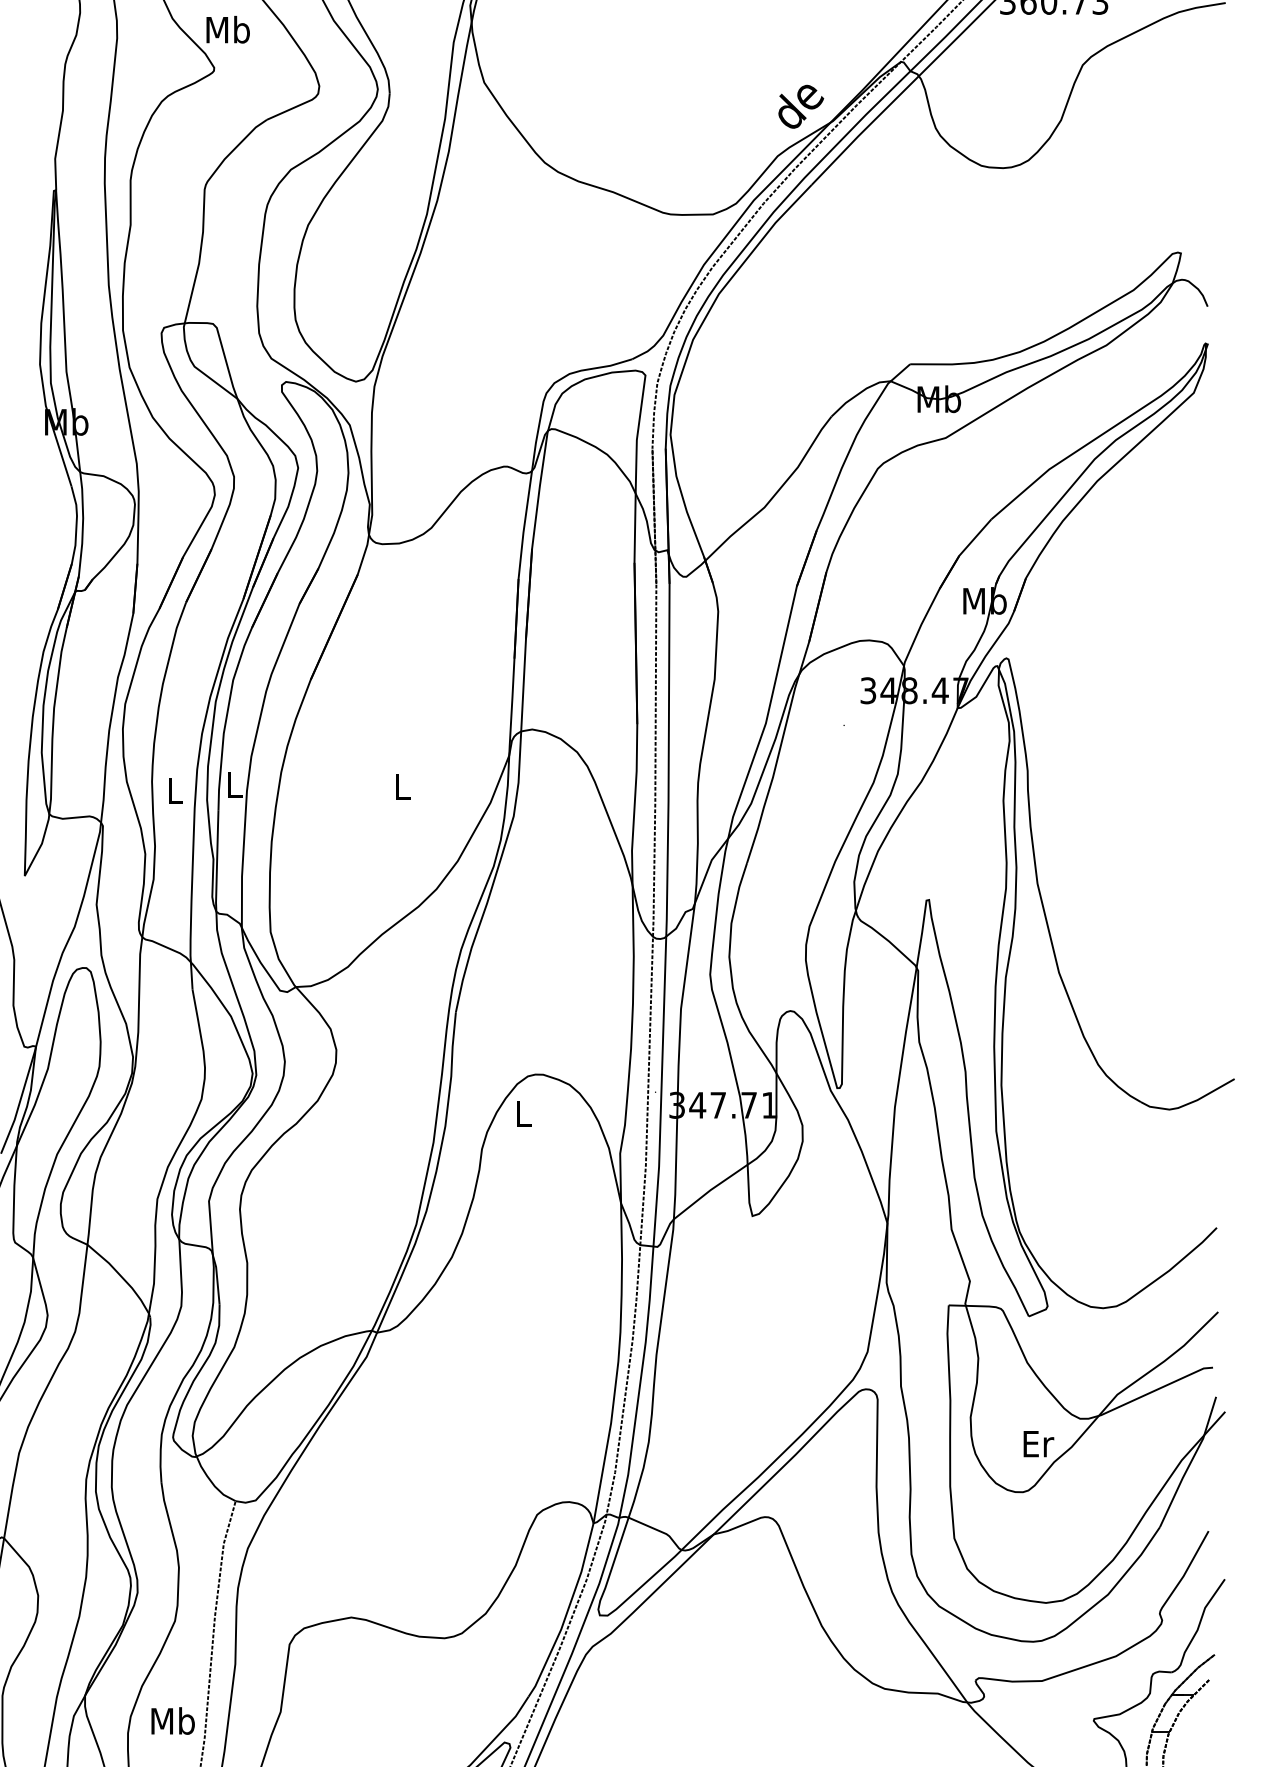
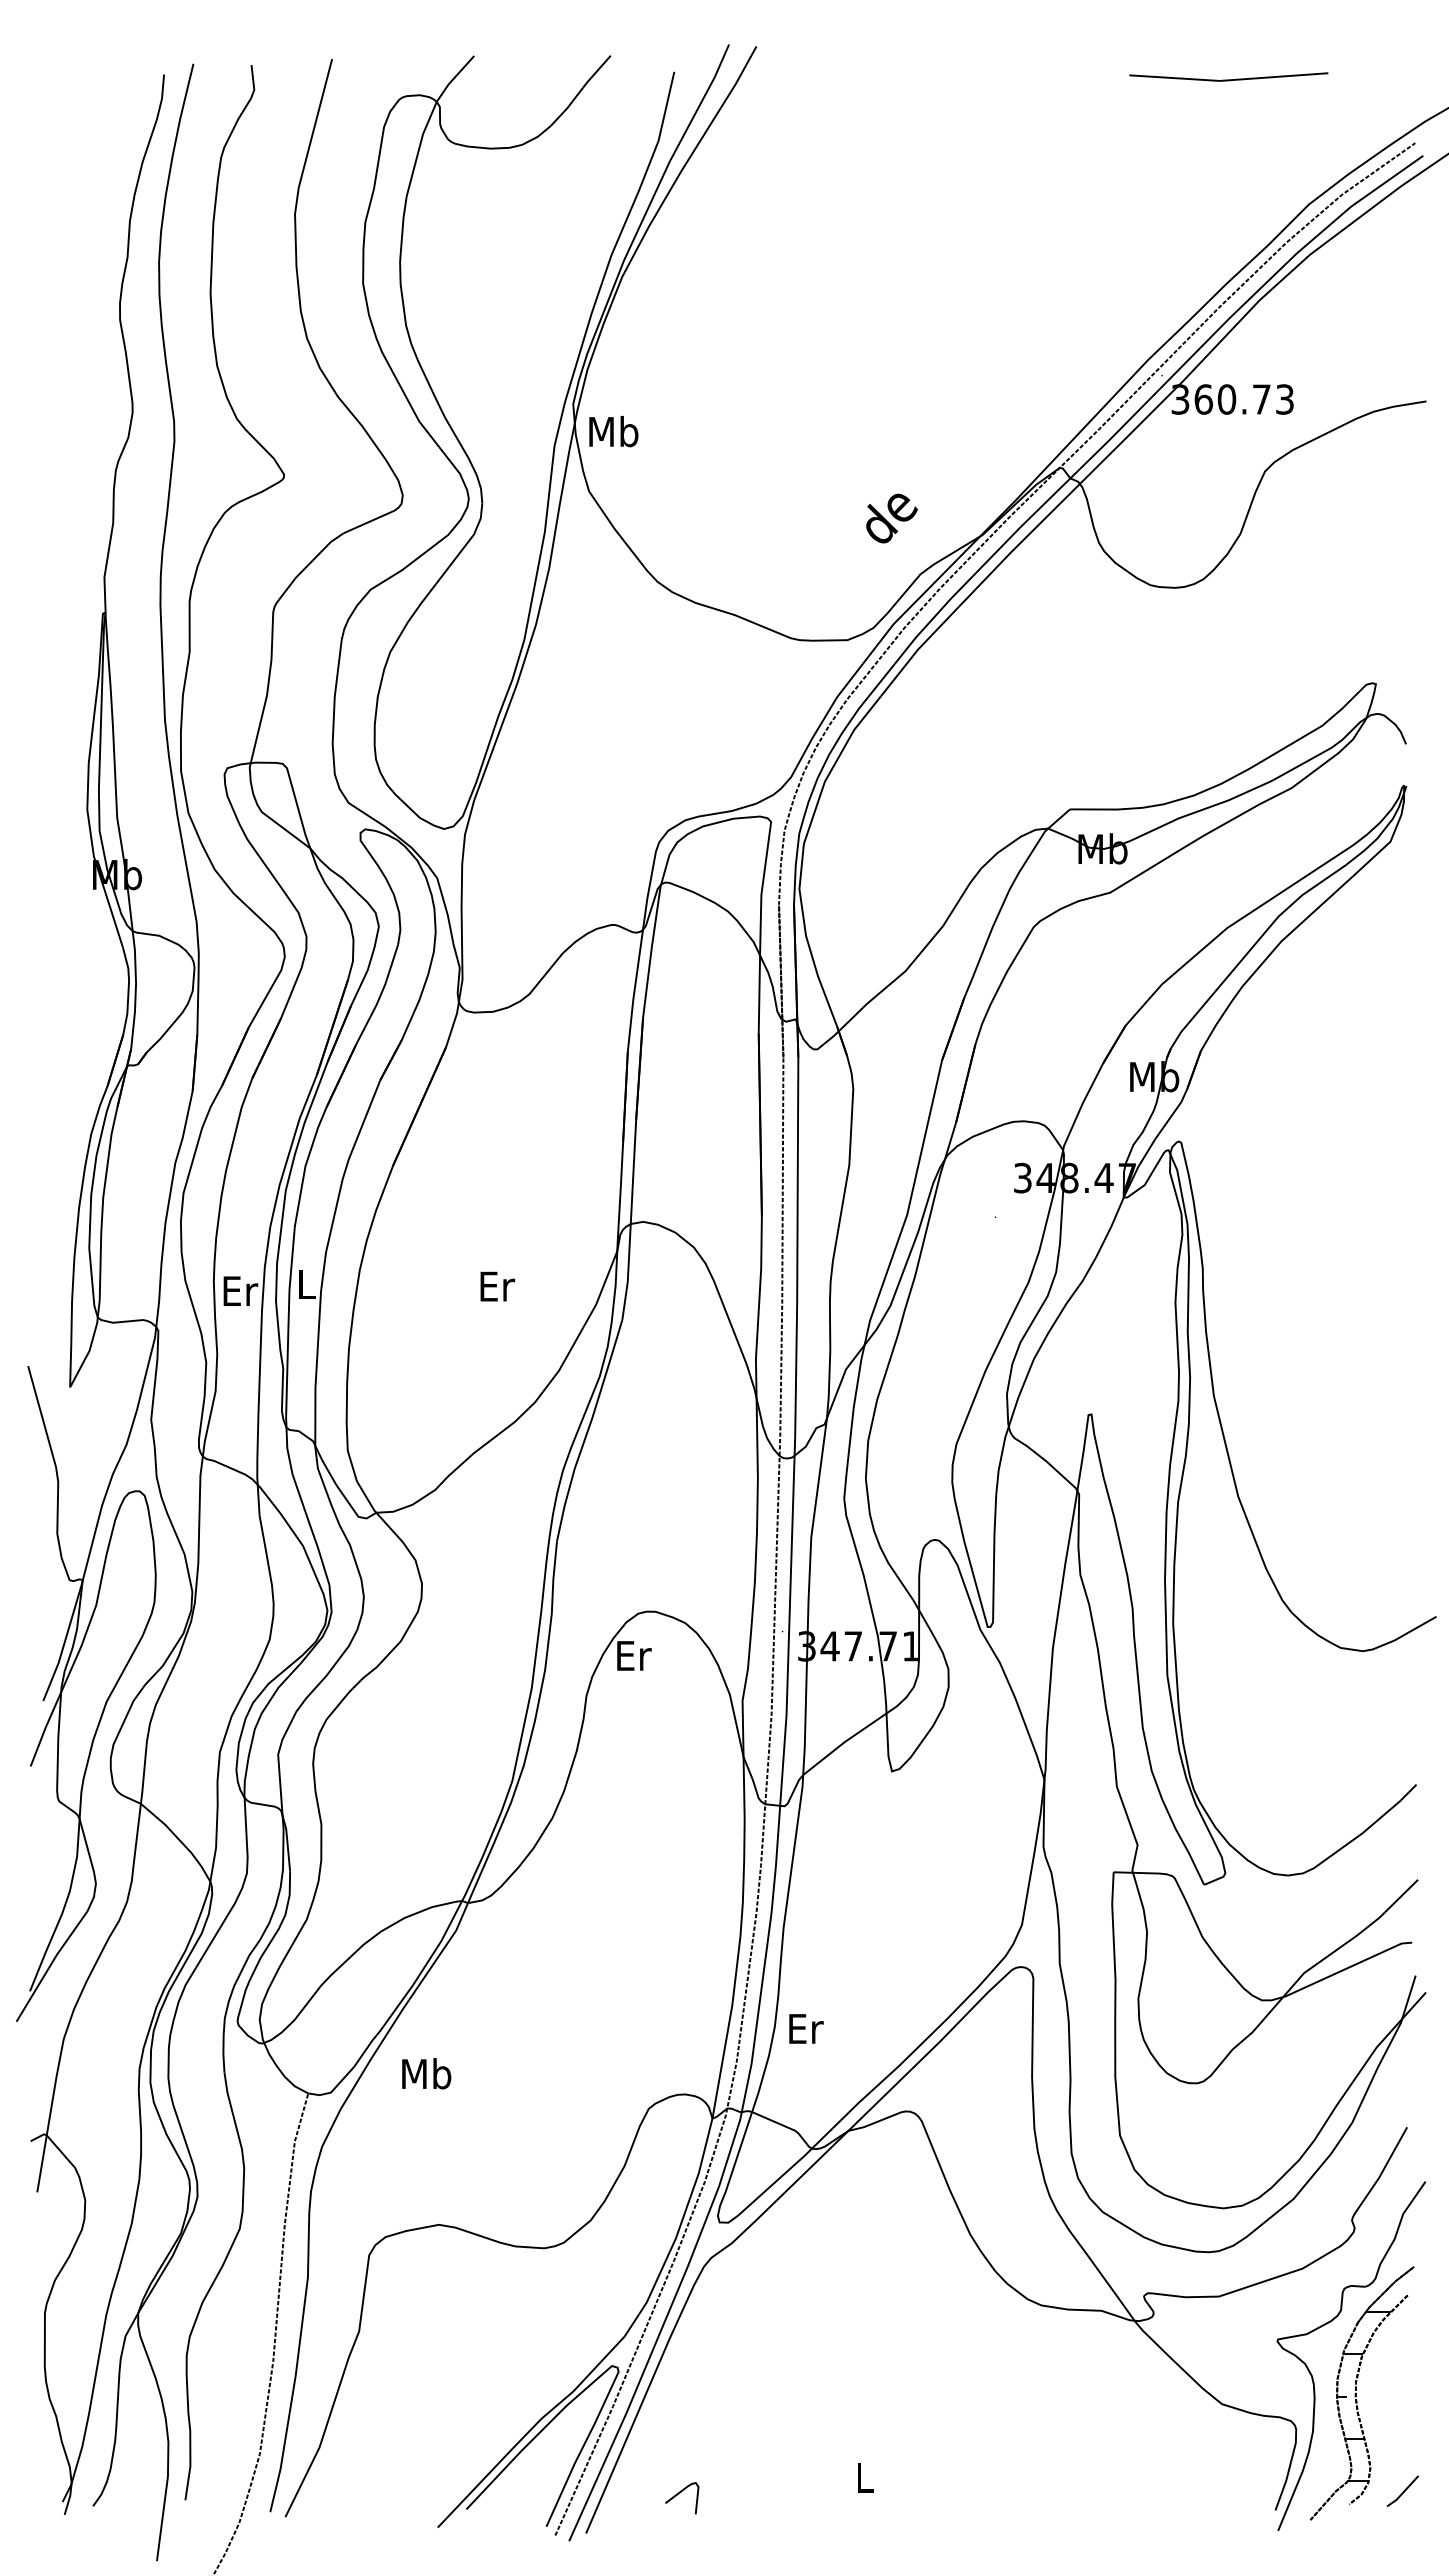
text: (227, 29) -> (613, 431), moved
text: (800, 106) -> (891, 518), moved
text: (403, 786) -> (497, 1286), L -> Er
text: (175, 790) -> (240, 1290), L -> Er
text: (524, 1113) -> (634, 1655), L -> Er
text: (1038, 1443) -> (806, 2028), moved
text: (173, 1720) -> (426, 2073), moved

